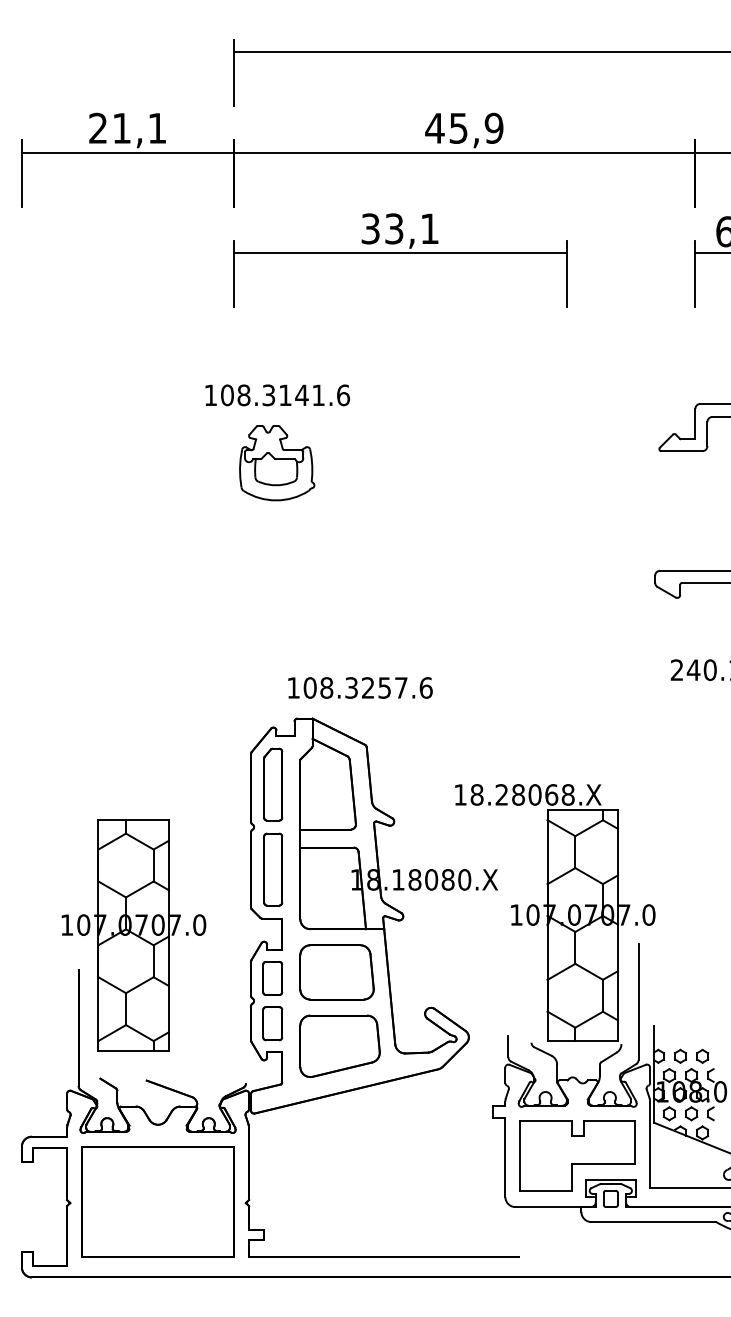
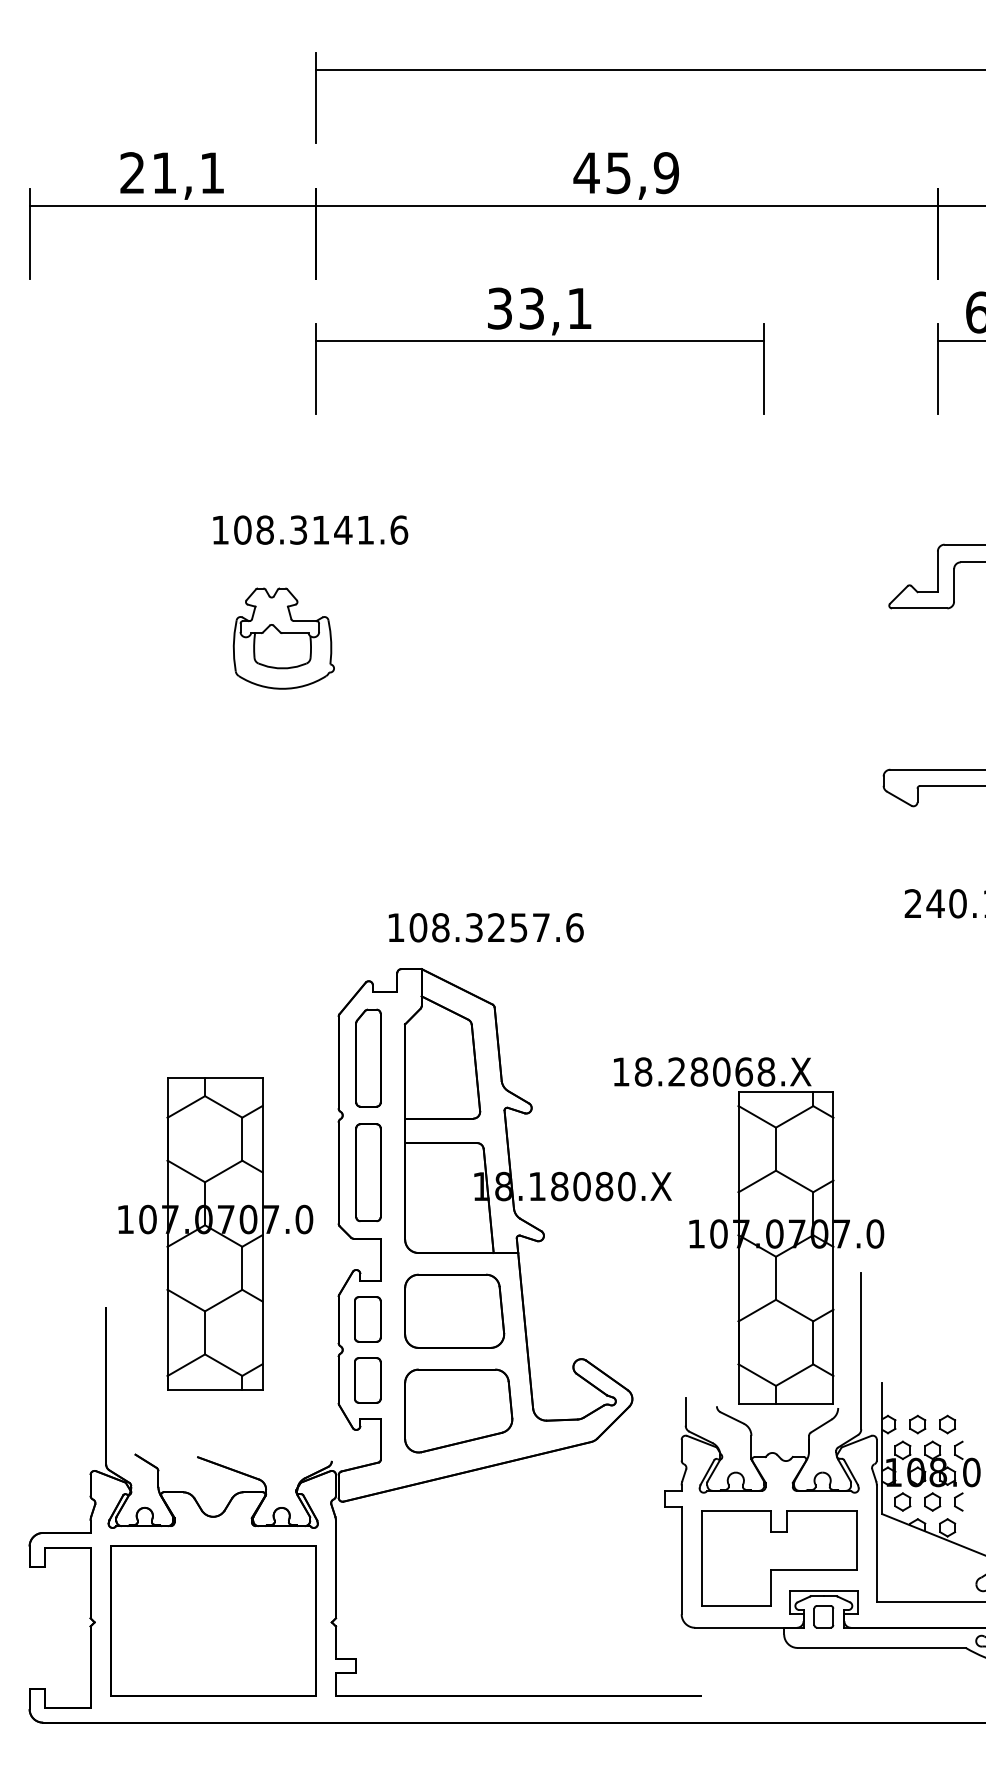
text: (277, 394) -> (310, 529), moved
part: (276, 463) -> (283, 638), moved
part: (133, 935) -> (215, 1233), moved

